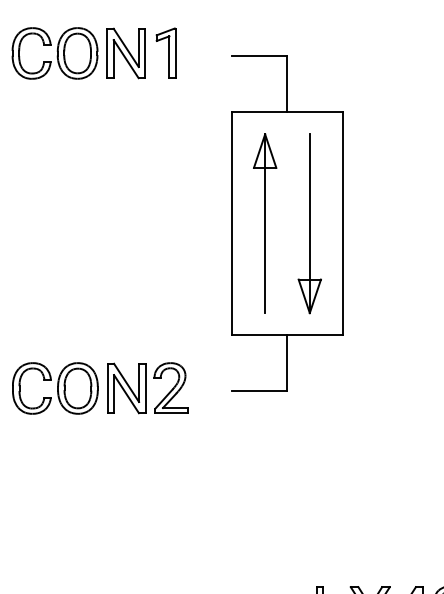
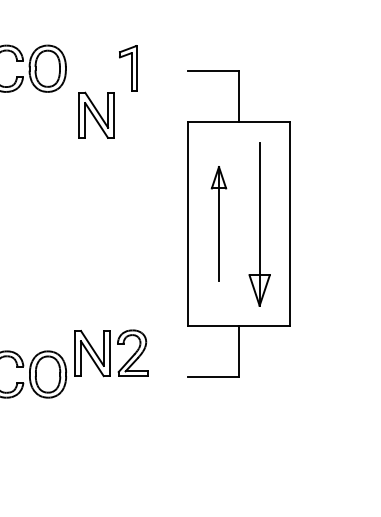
part: (125, 53) -> (96, 115), moved
part: (265, 223) -> (219, 223), size x0.7
part: (147, 388) -> (111, 353), moved

